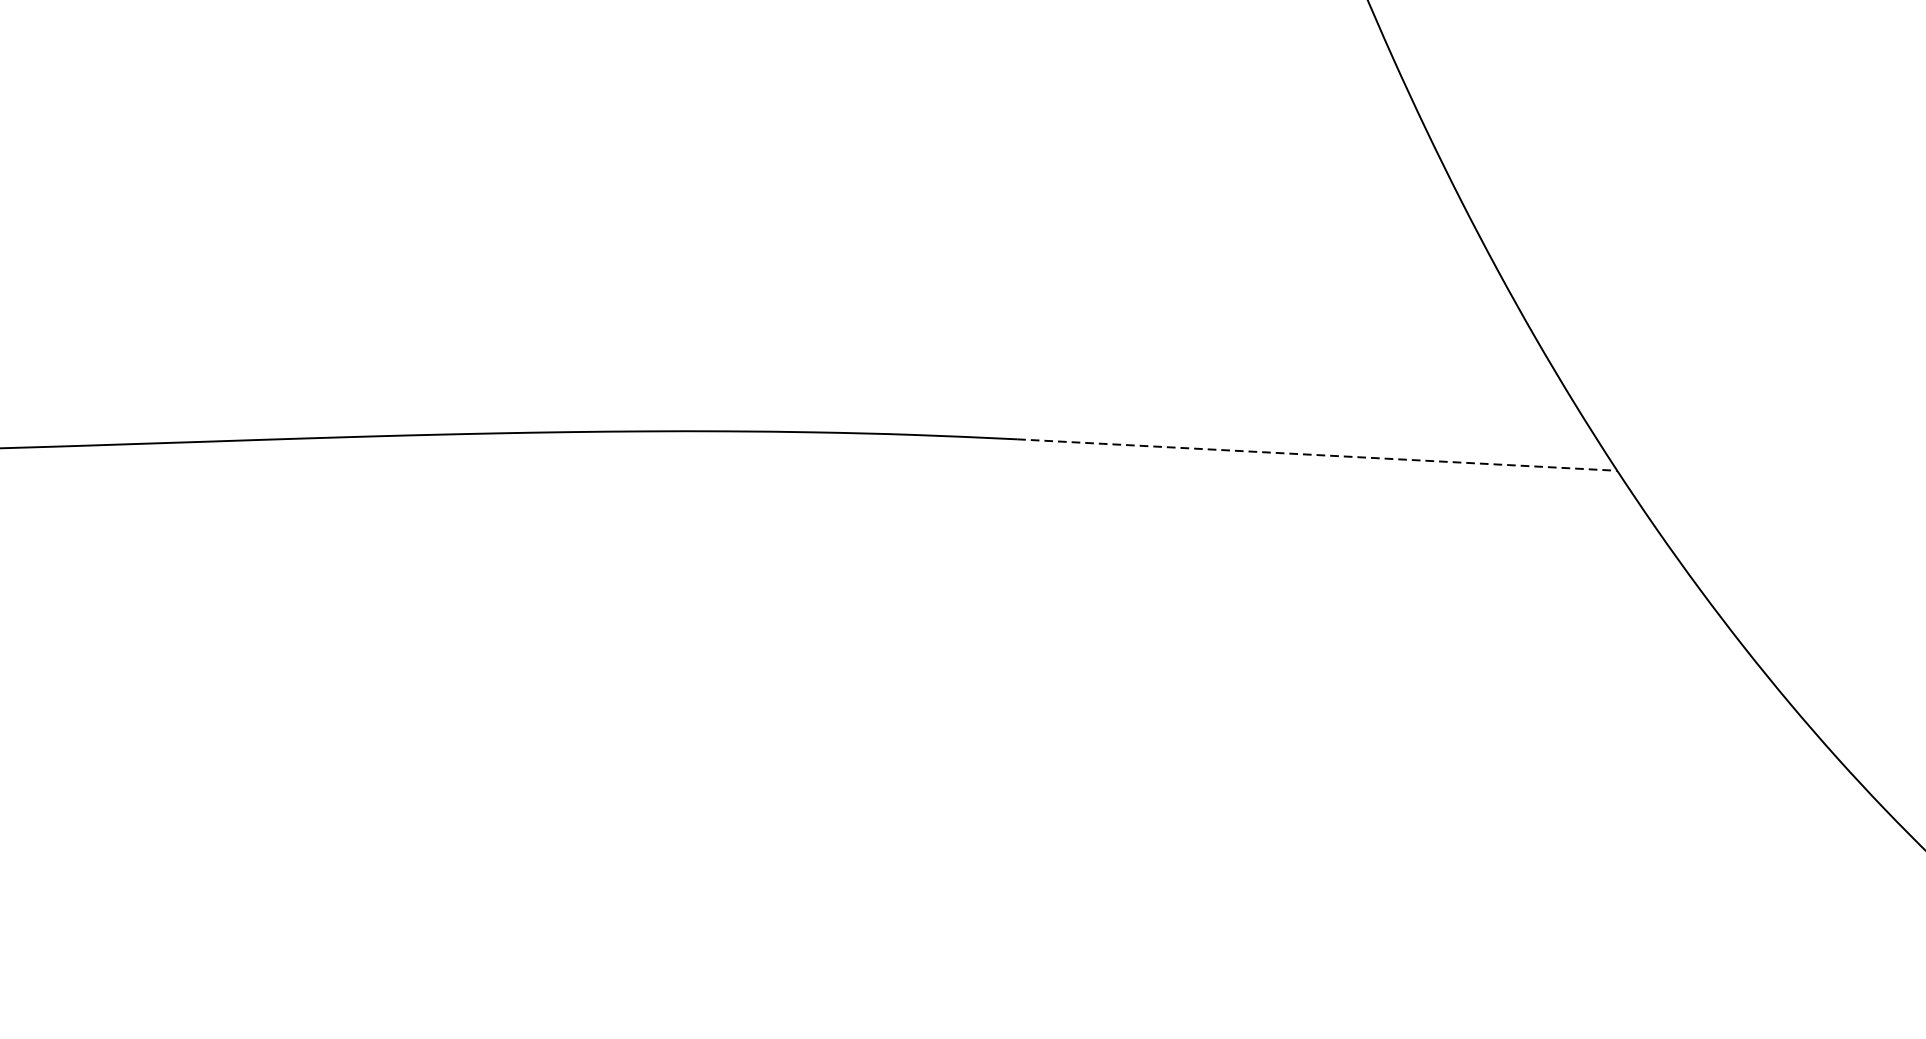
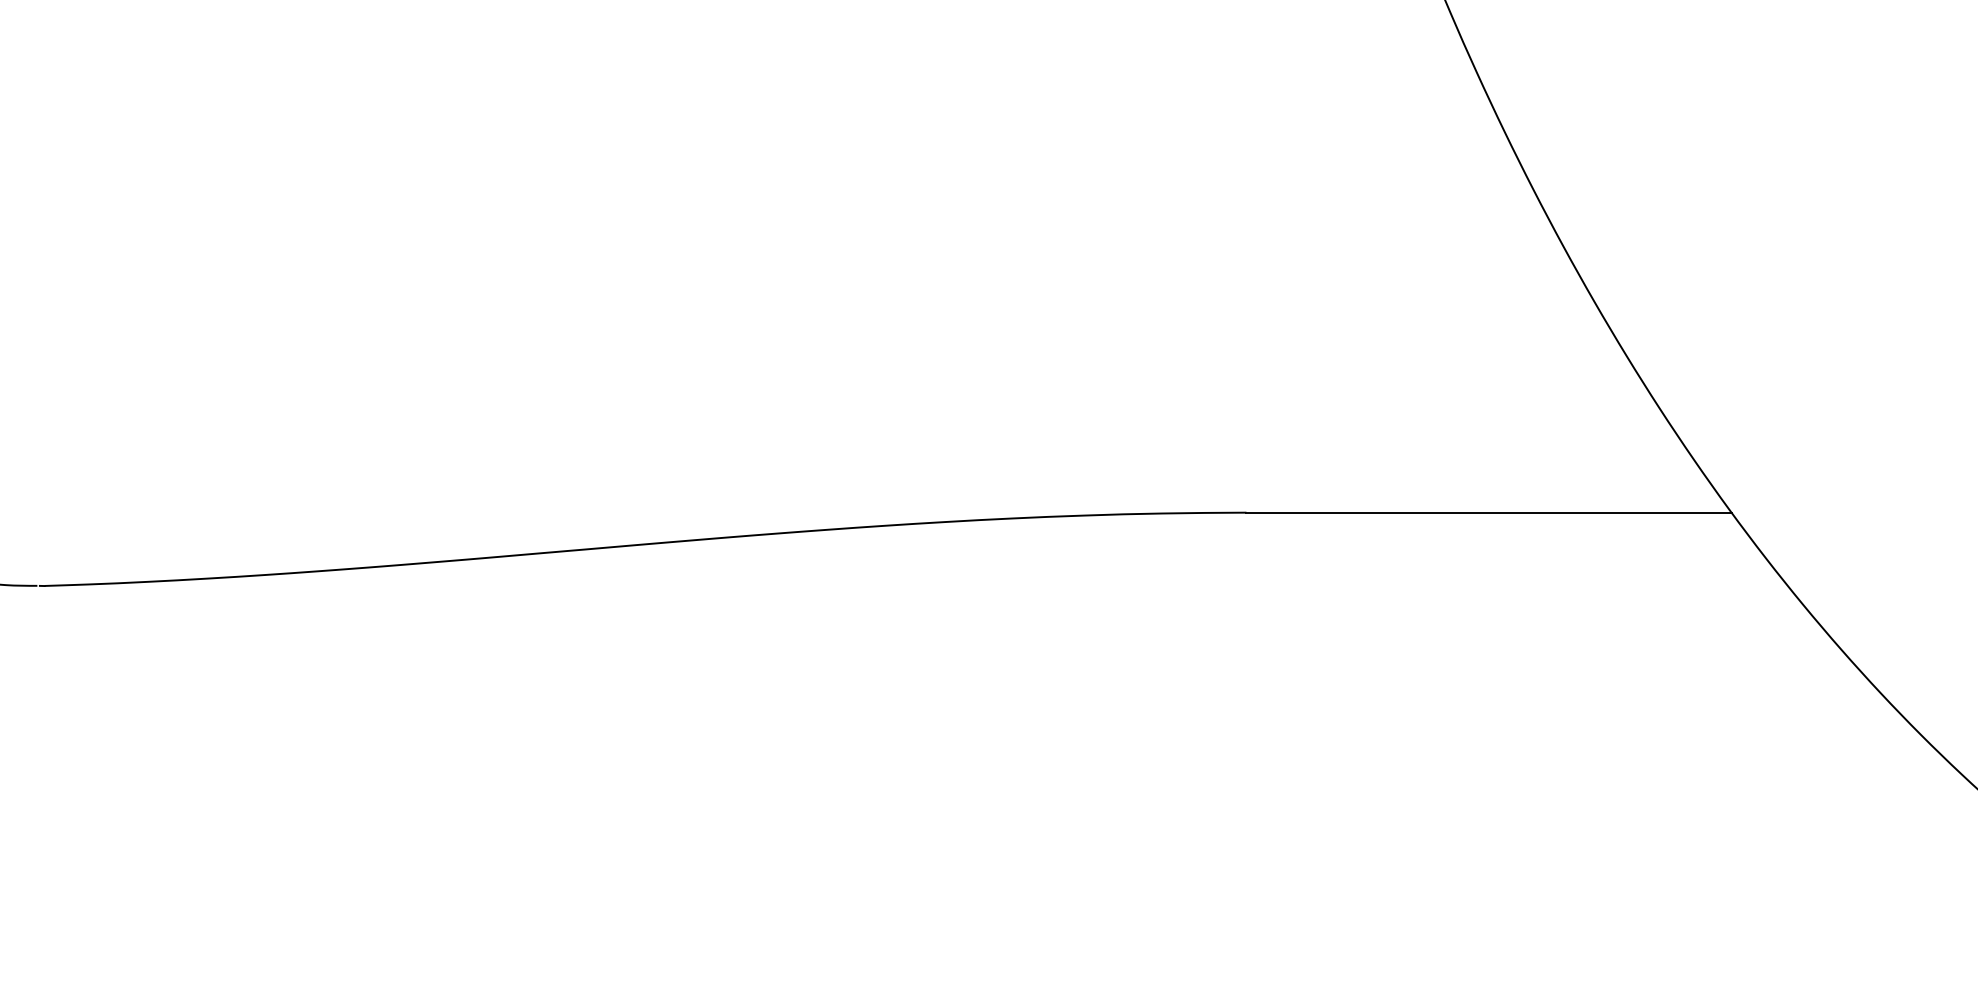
line: (1317, 454) -> (1489, 512), dashed -> solid

